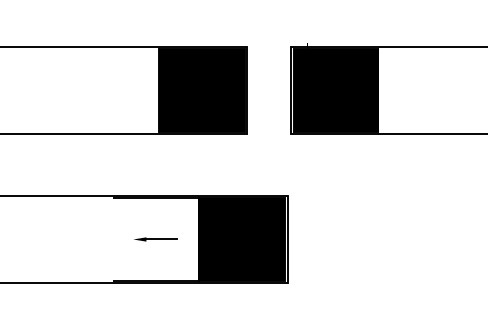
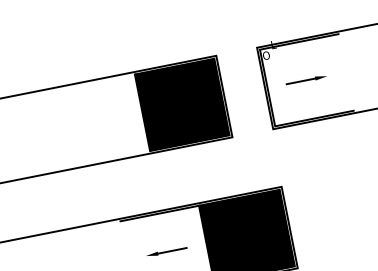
fill: (336, 90) -> (307, 80), removed

